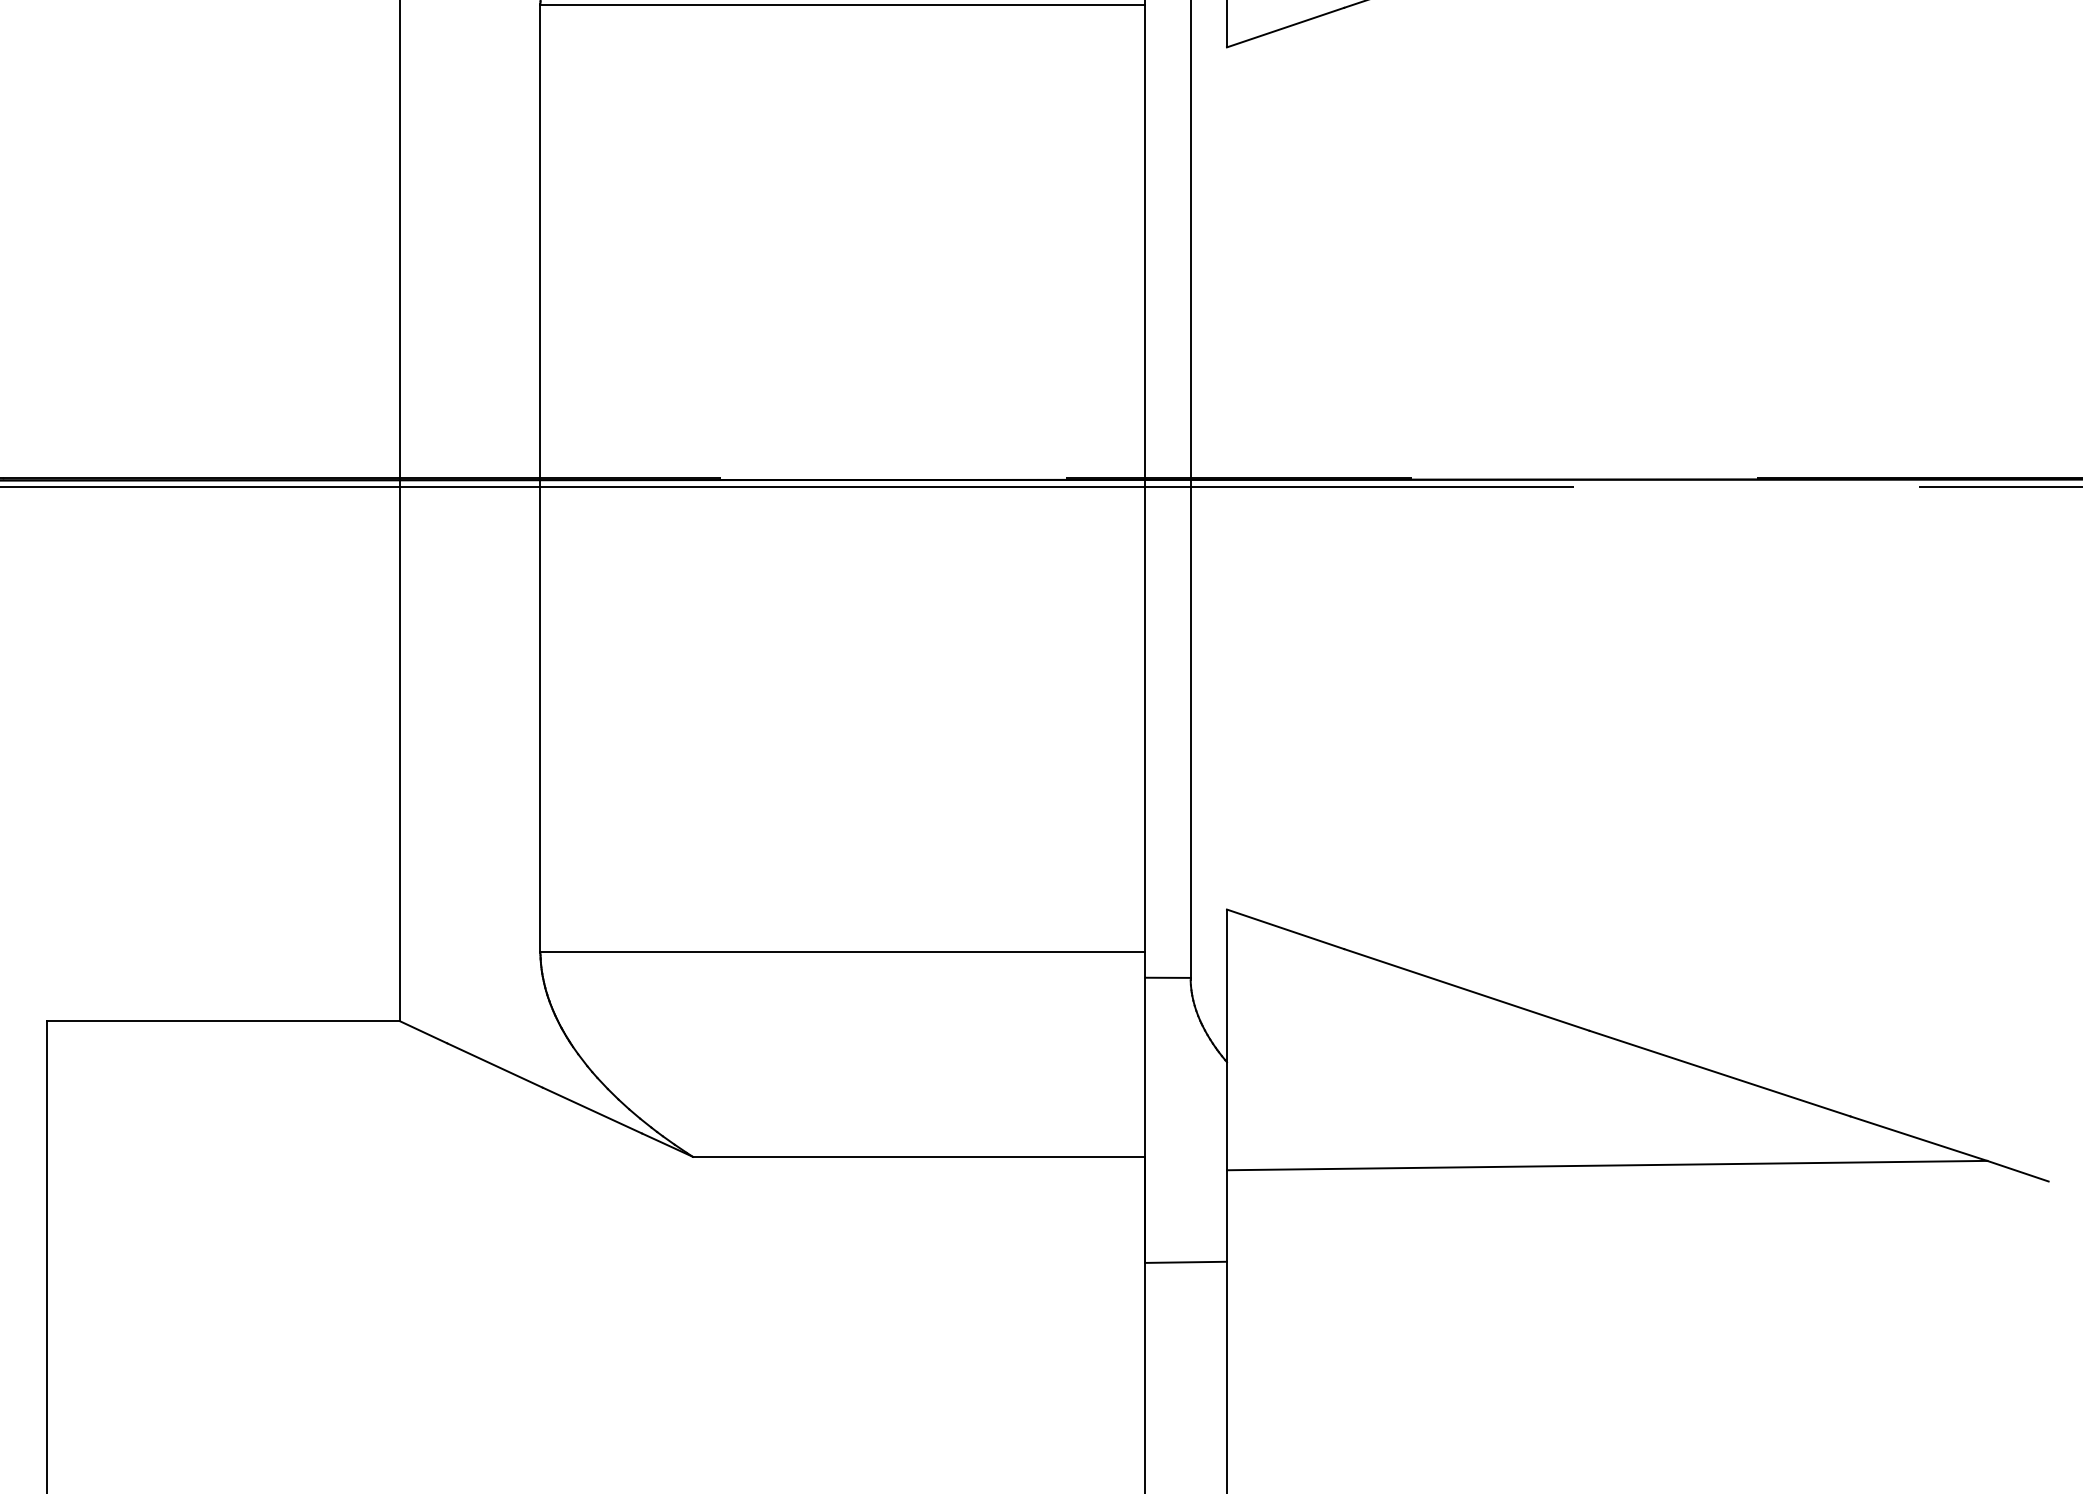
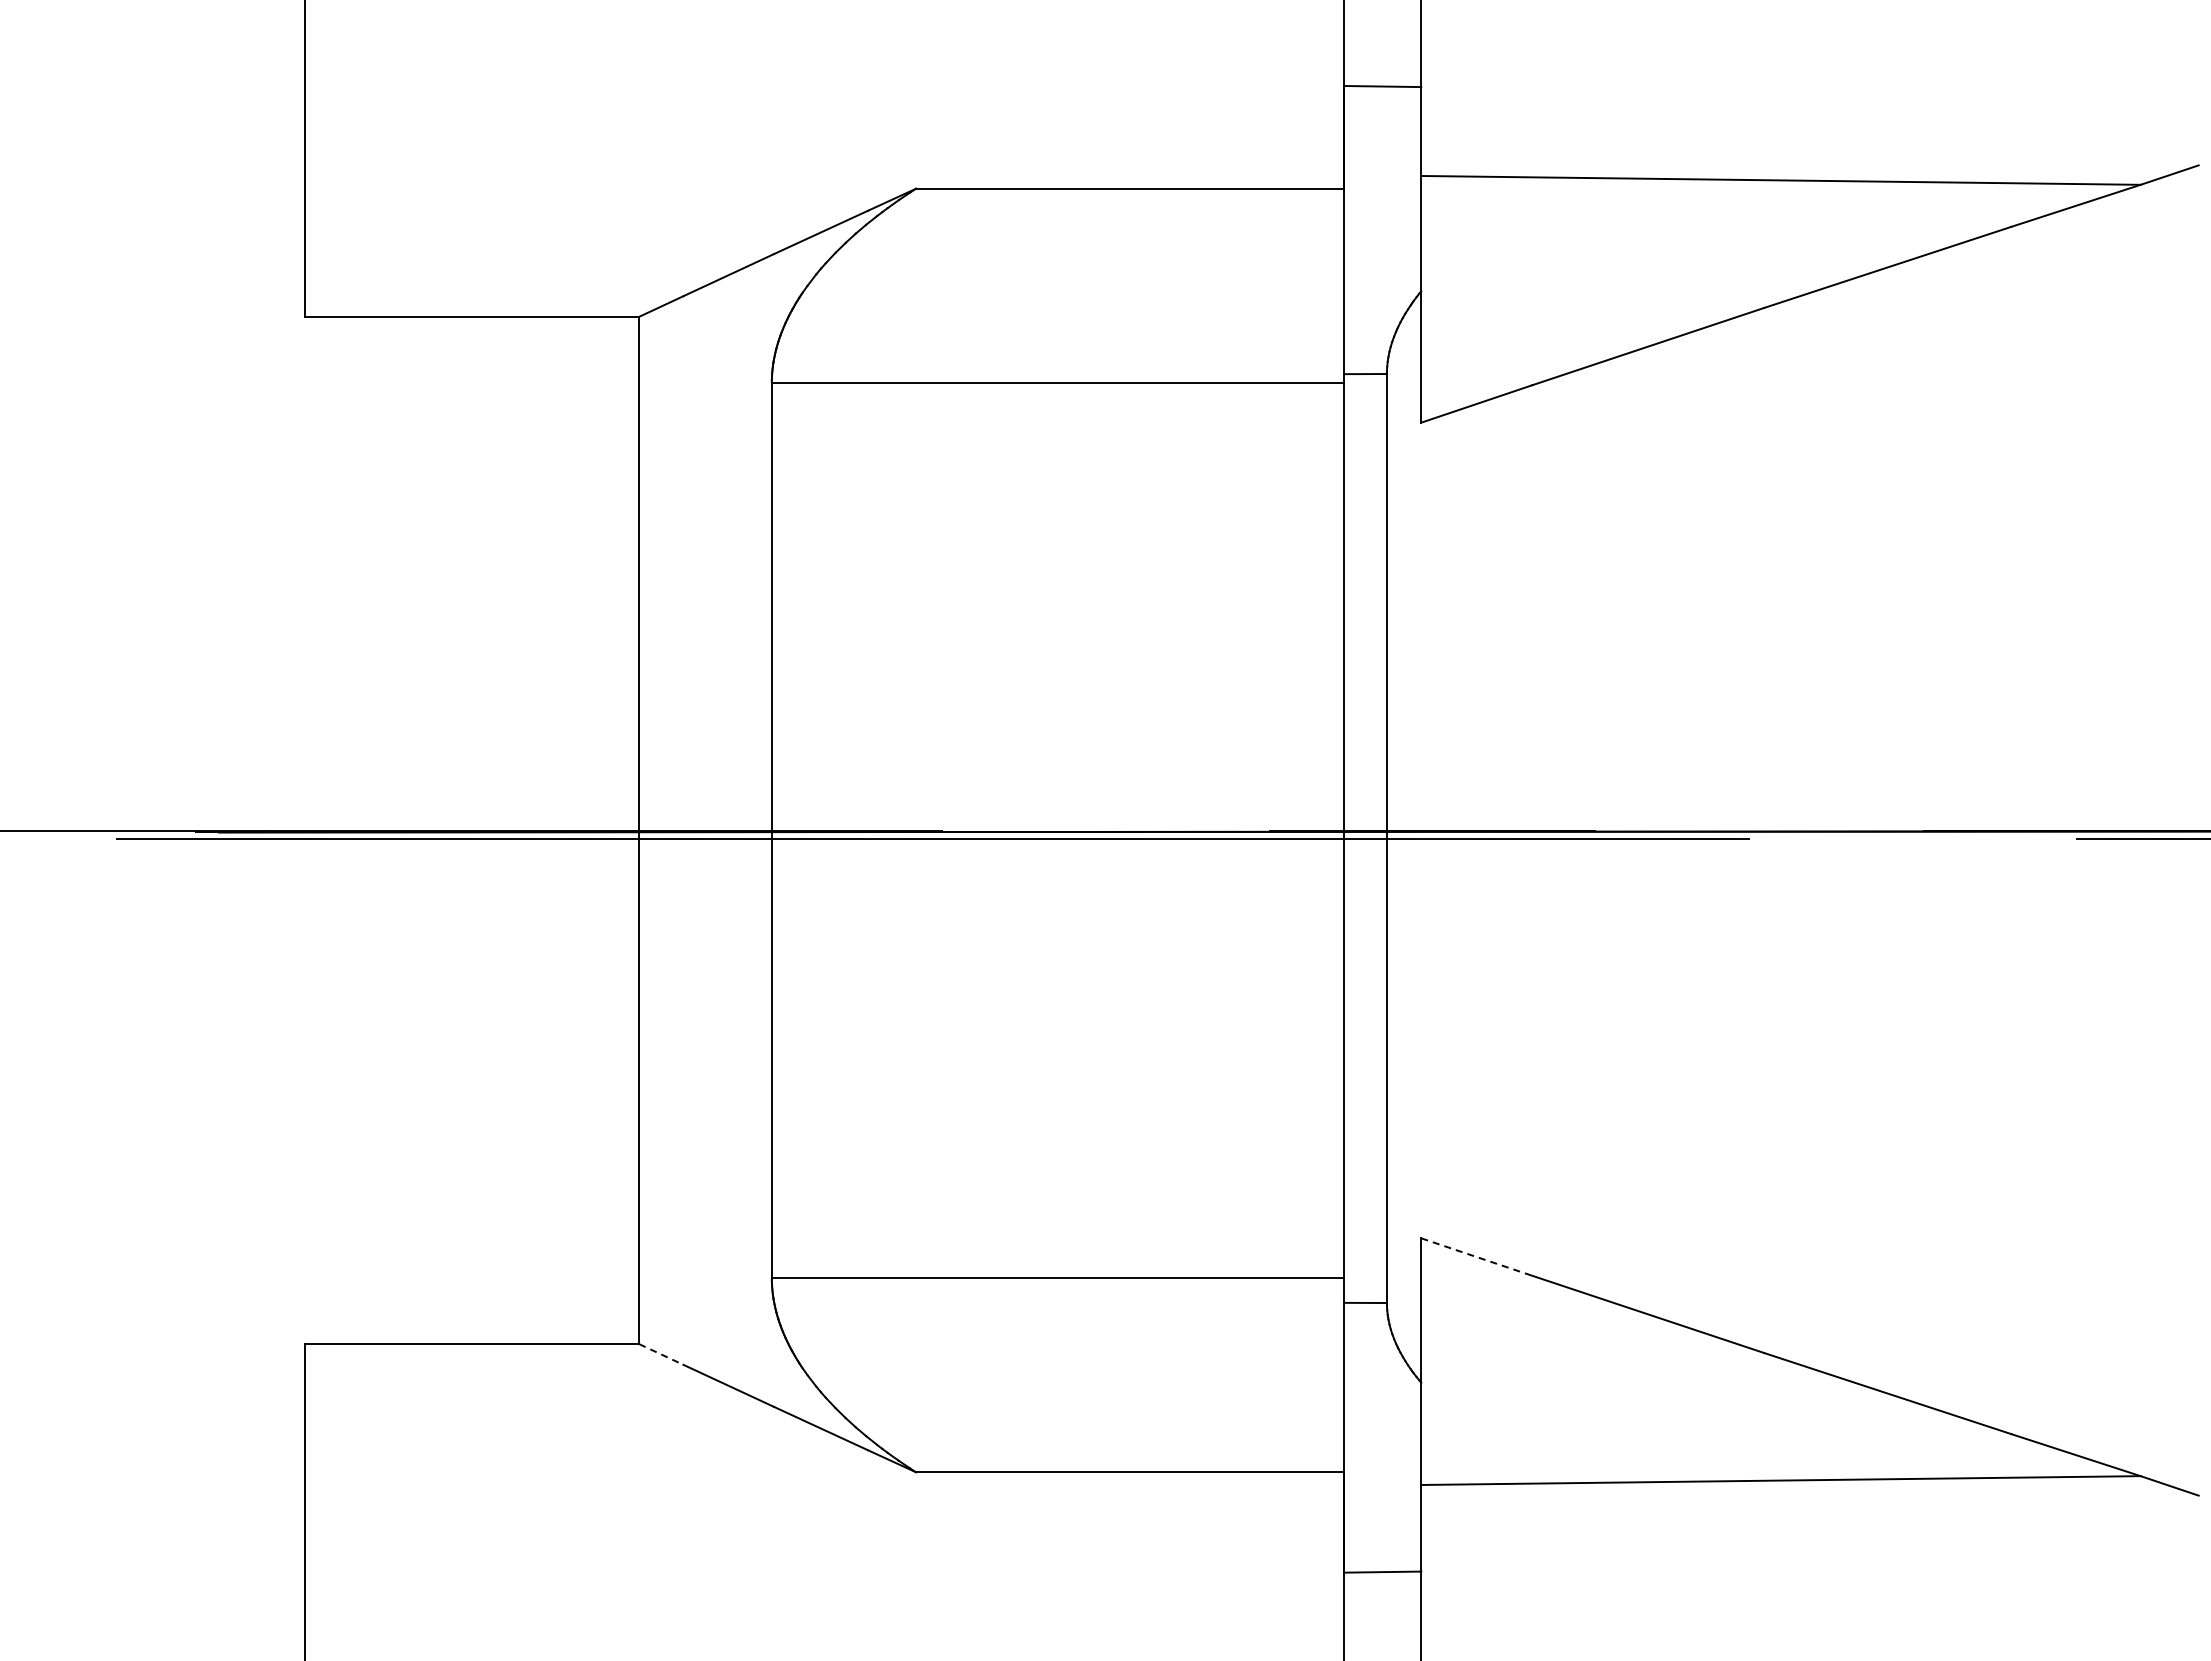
line: (1285, 929) -> (1476, 1257), solid -> dashed
line: (423, 1032) -> (661, 1354), solid -> dashed

